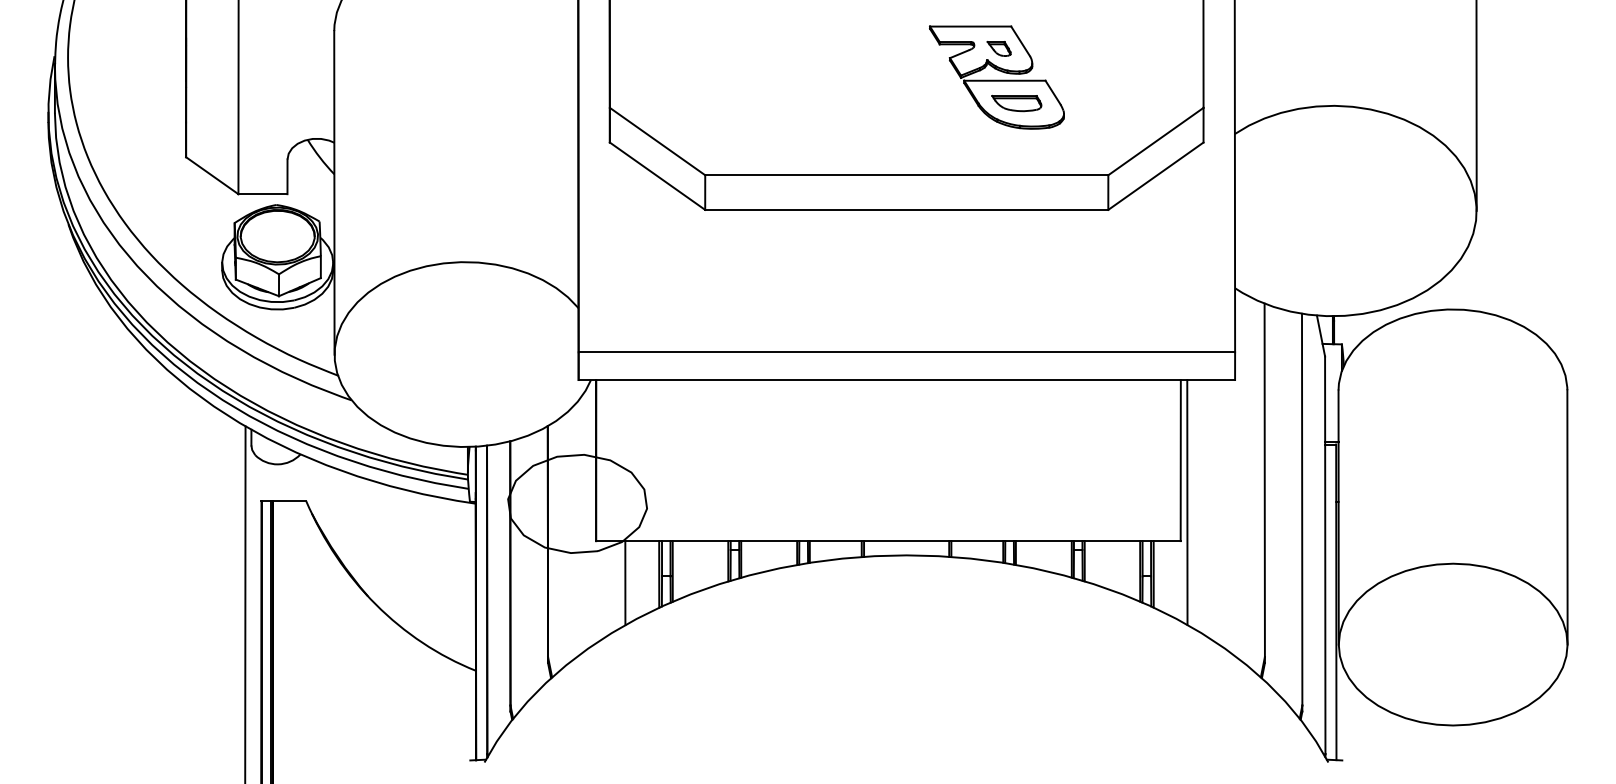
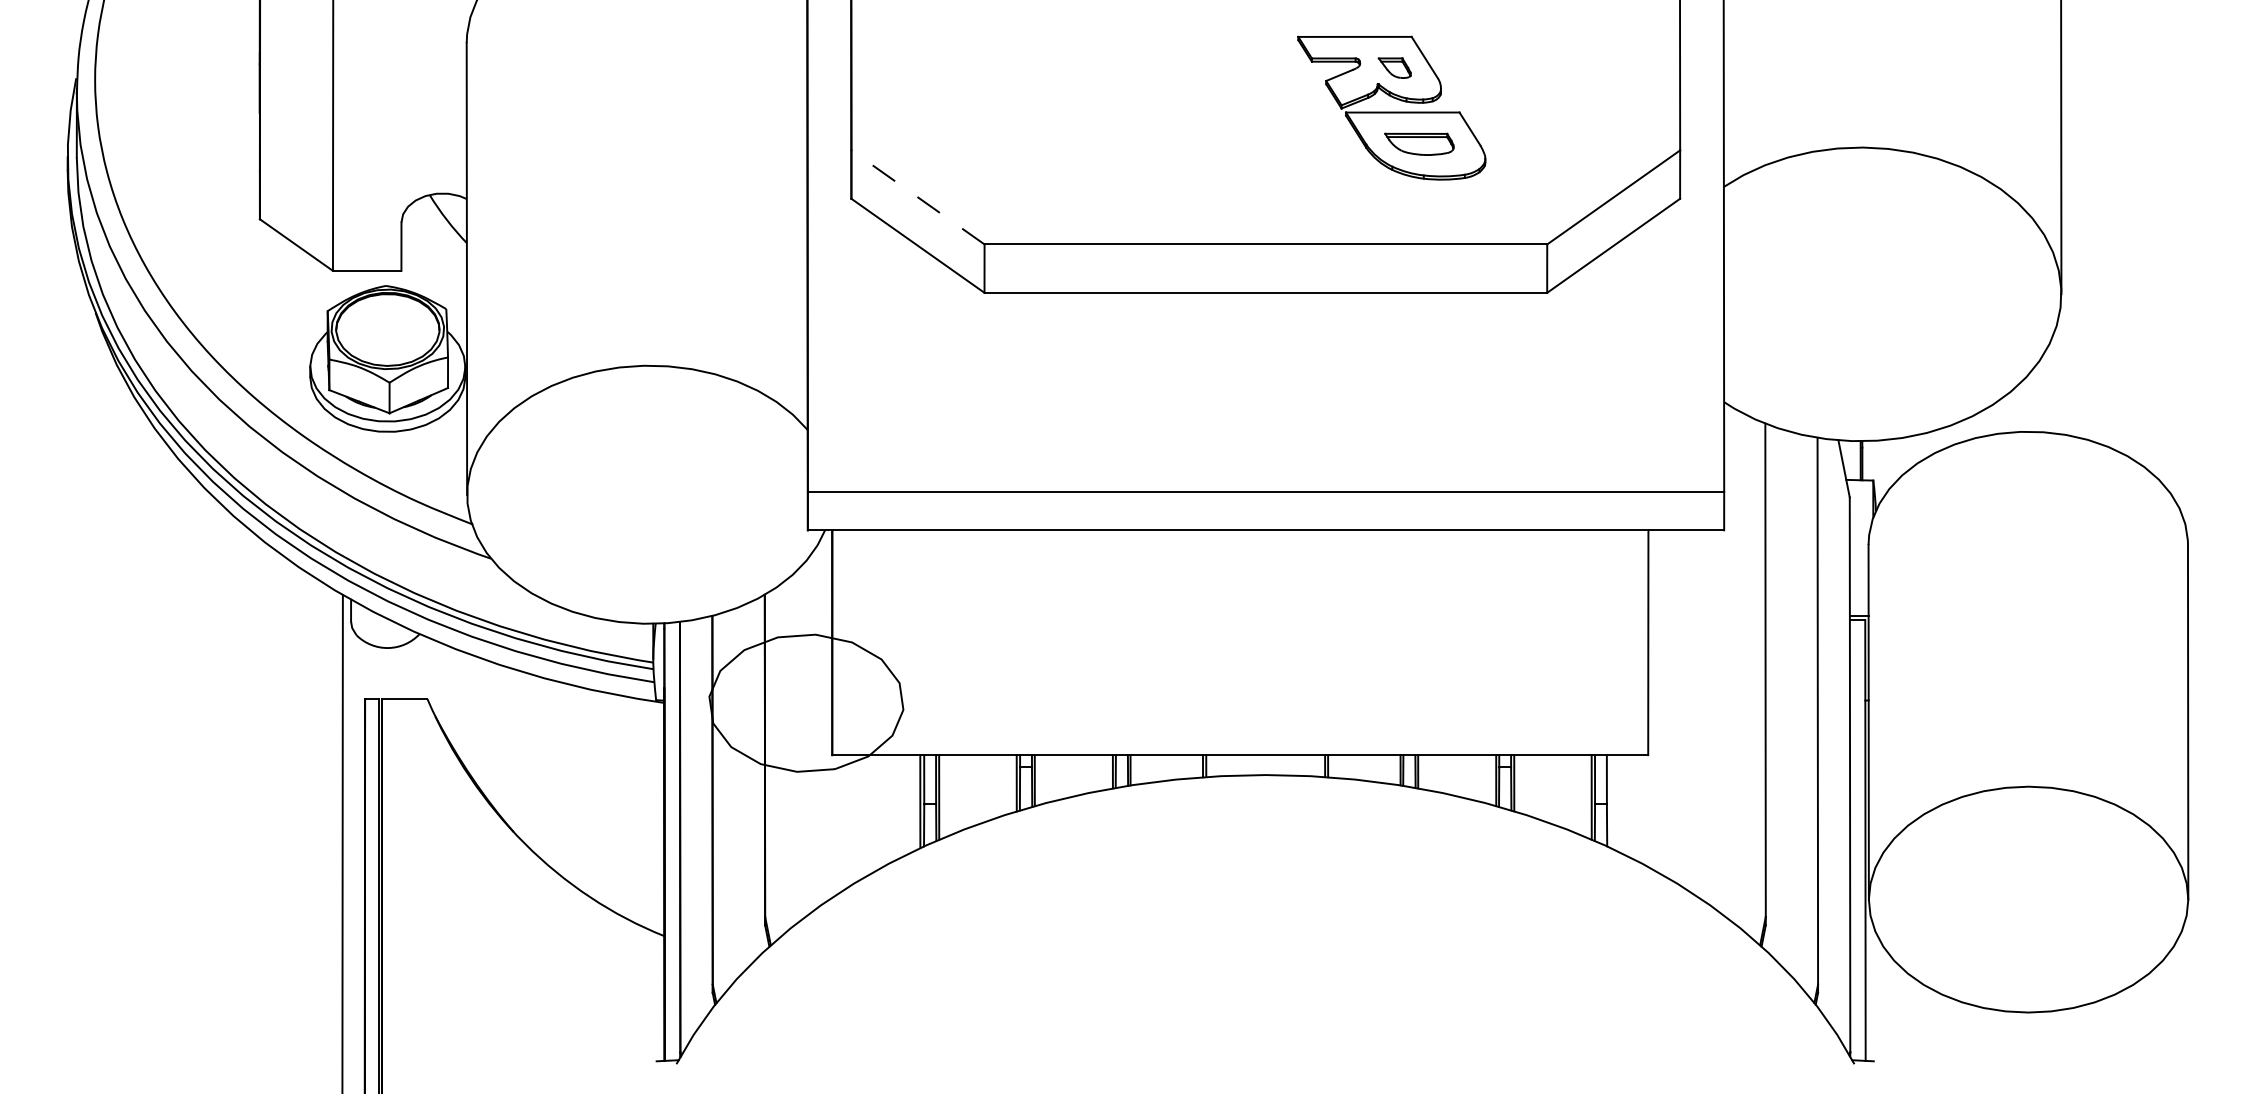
line: (657, 141) -> (917, 197), solid -> dashed
line: (1187, 502) -> (1657, 701), removed
line: (1153, 574) -> (1610, 801), removed
line: (625, 582) -> (873, 813), removed

